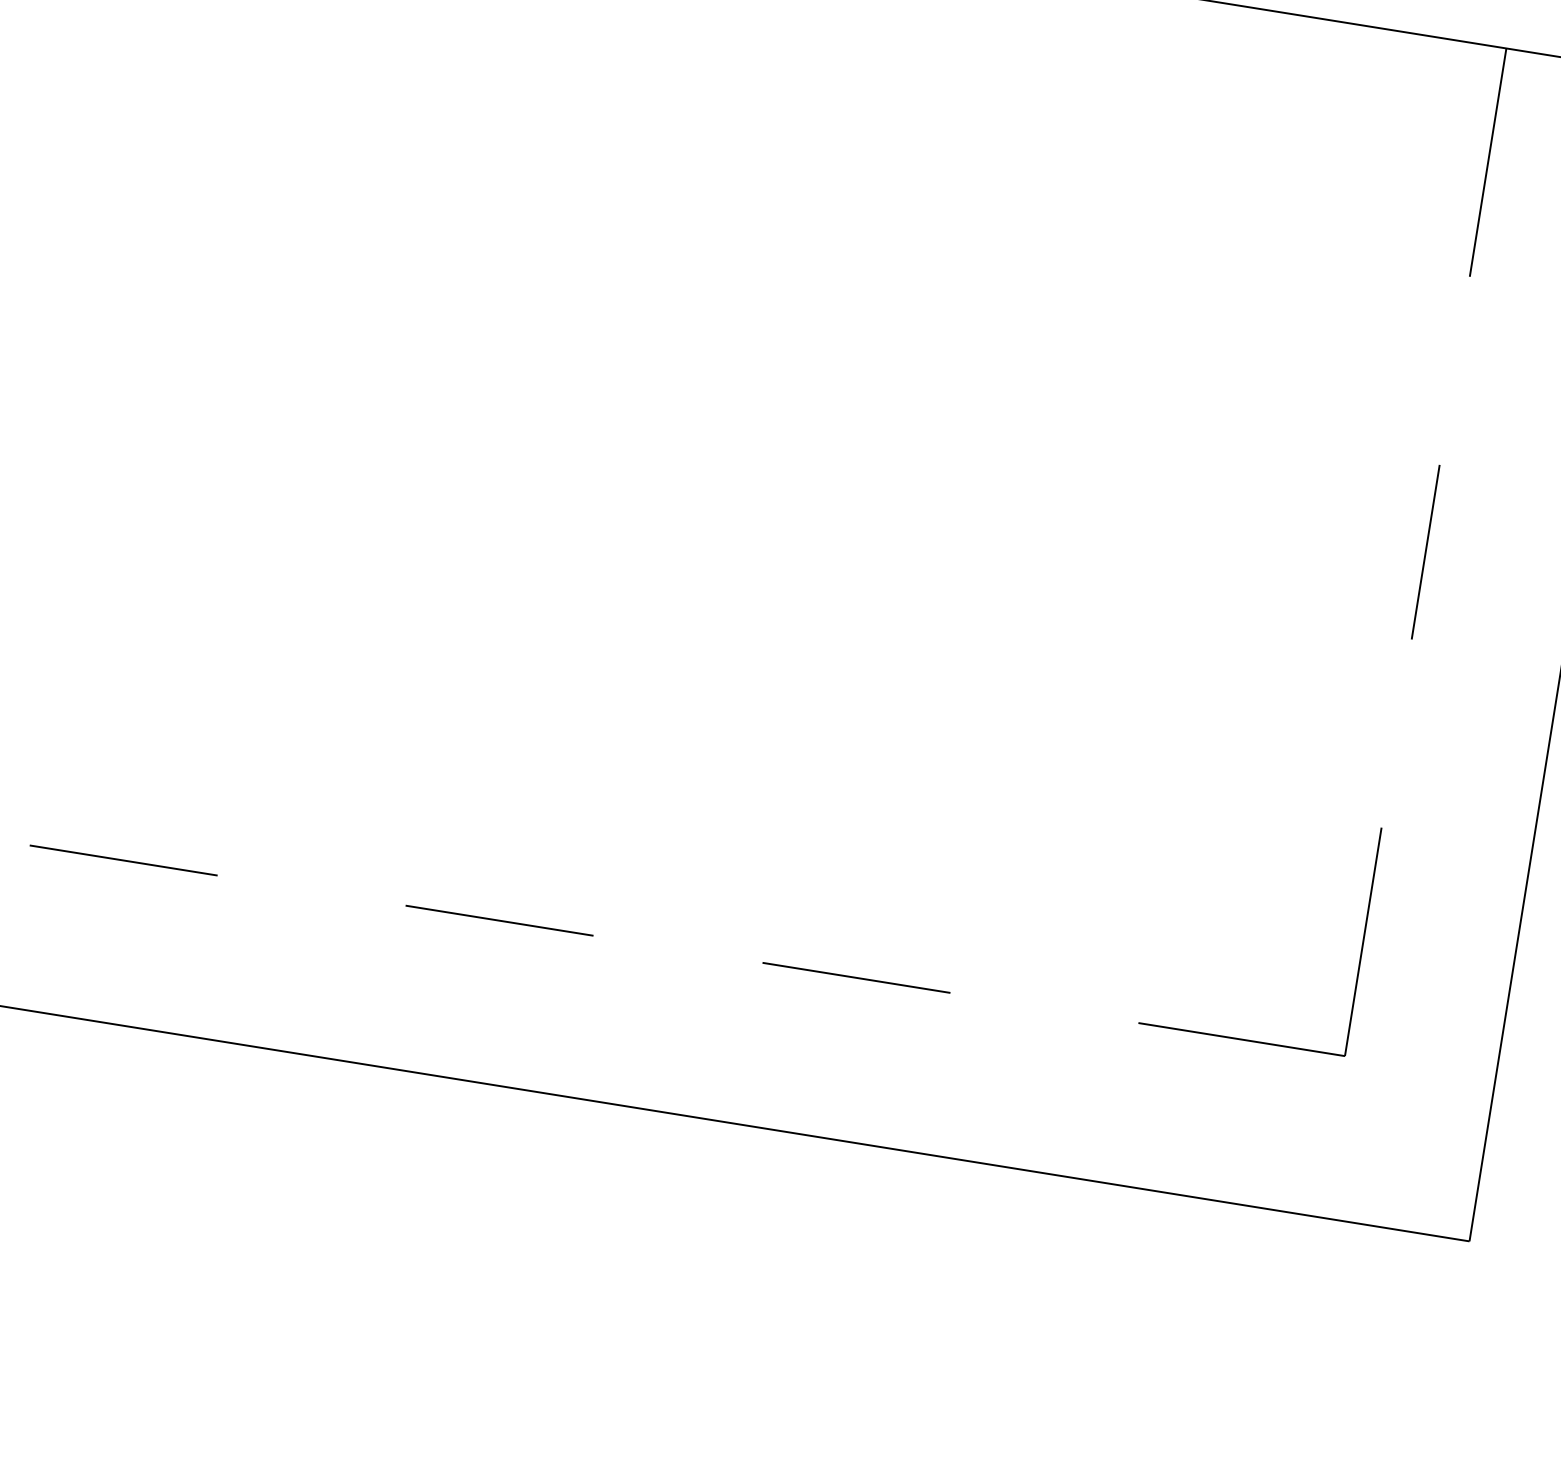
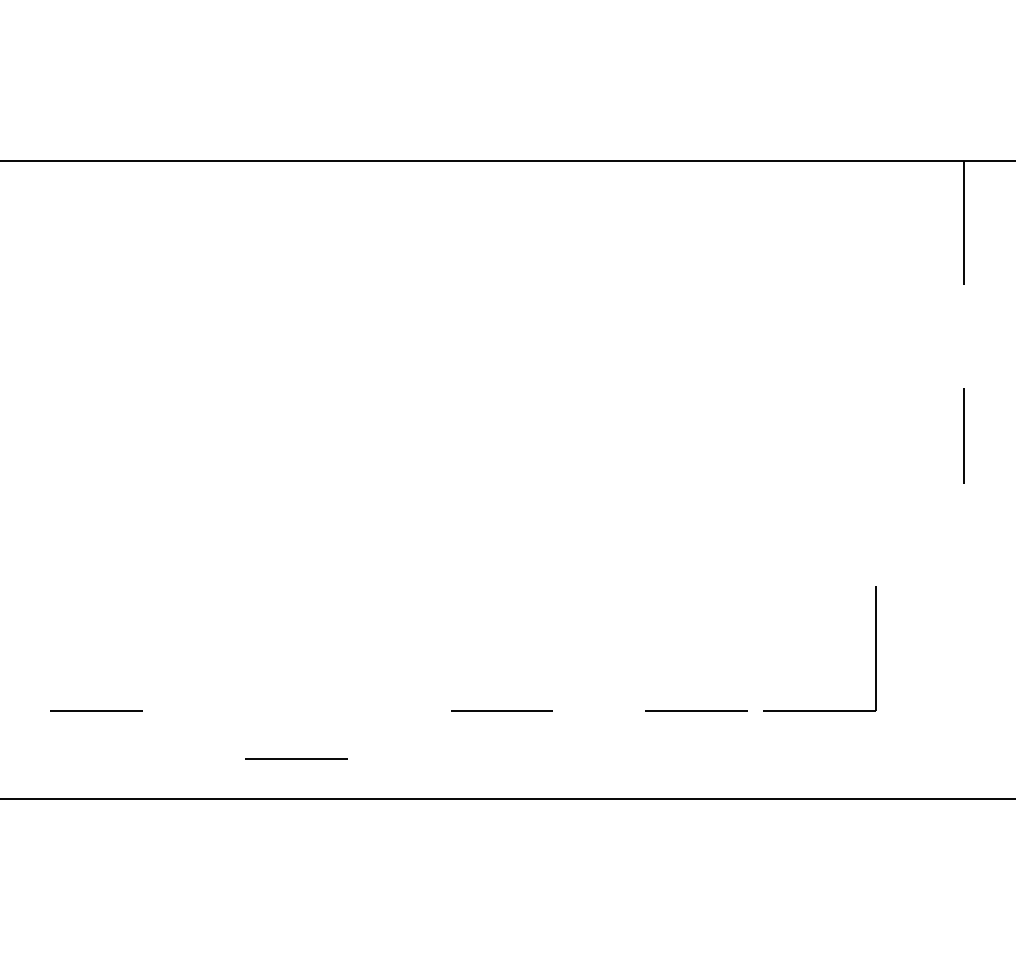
line: (123, 859) -> (296, 758), moved
part: (1363, 941) -> (875, 648), moved

